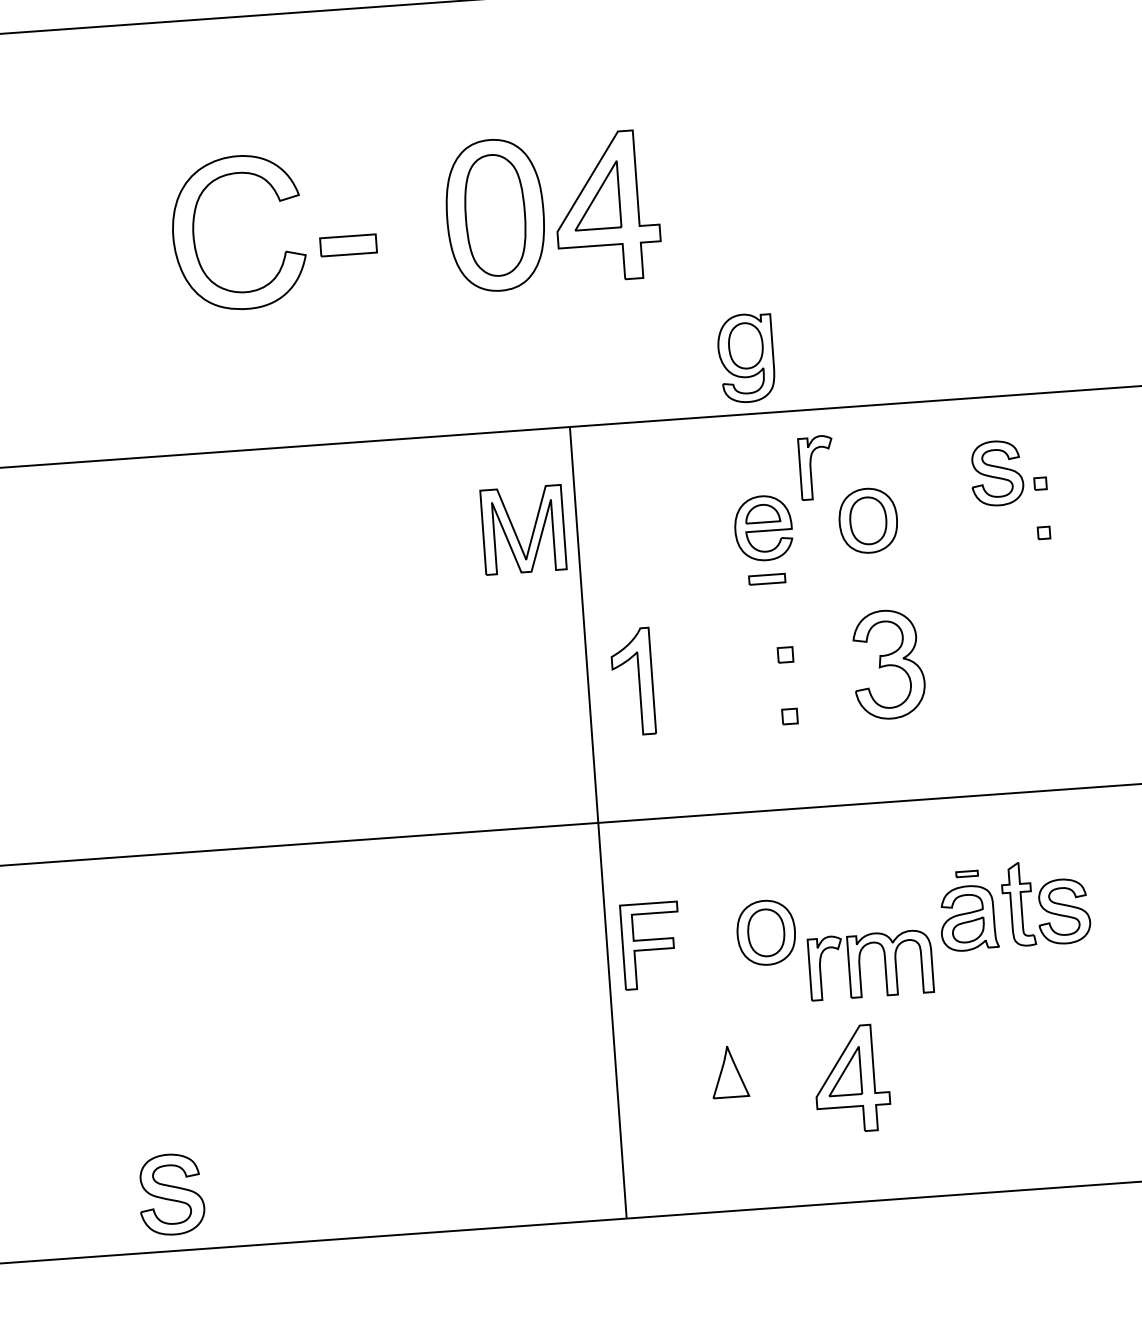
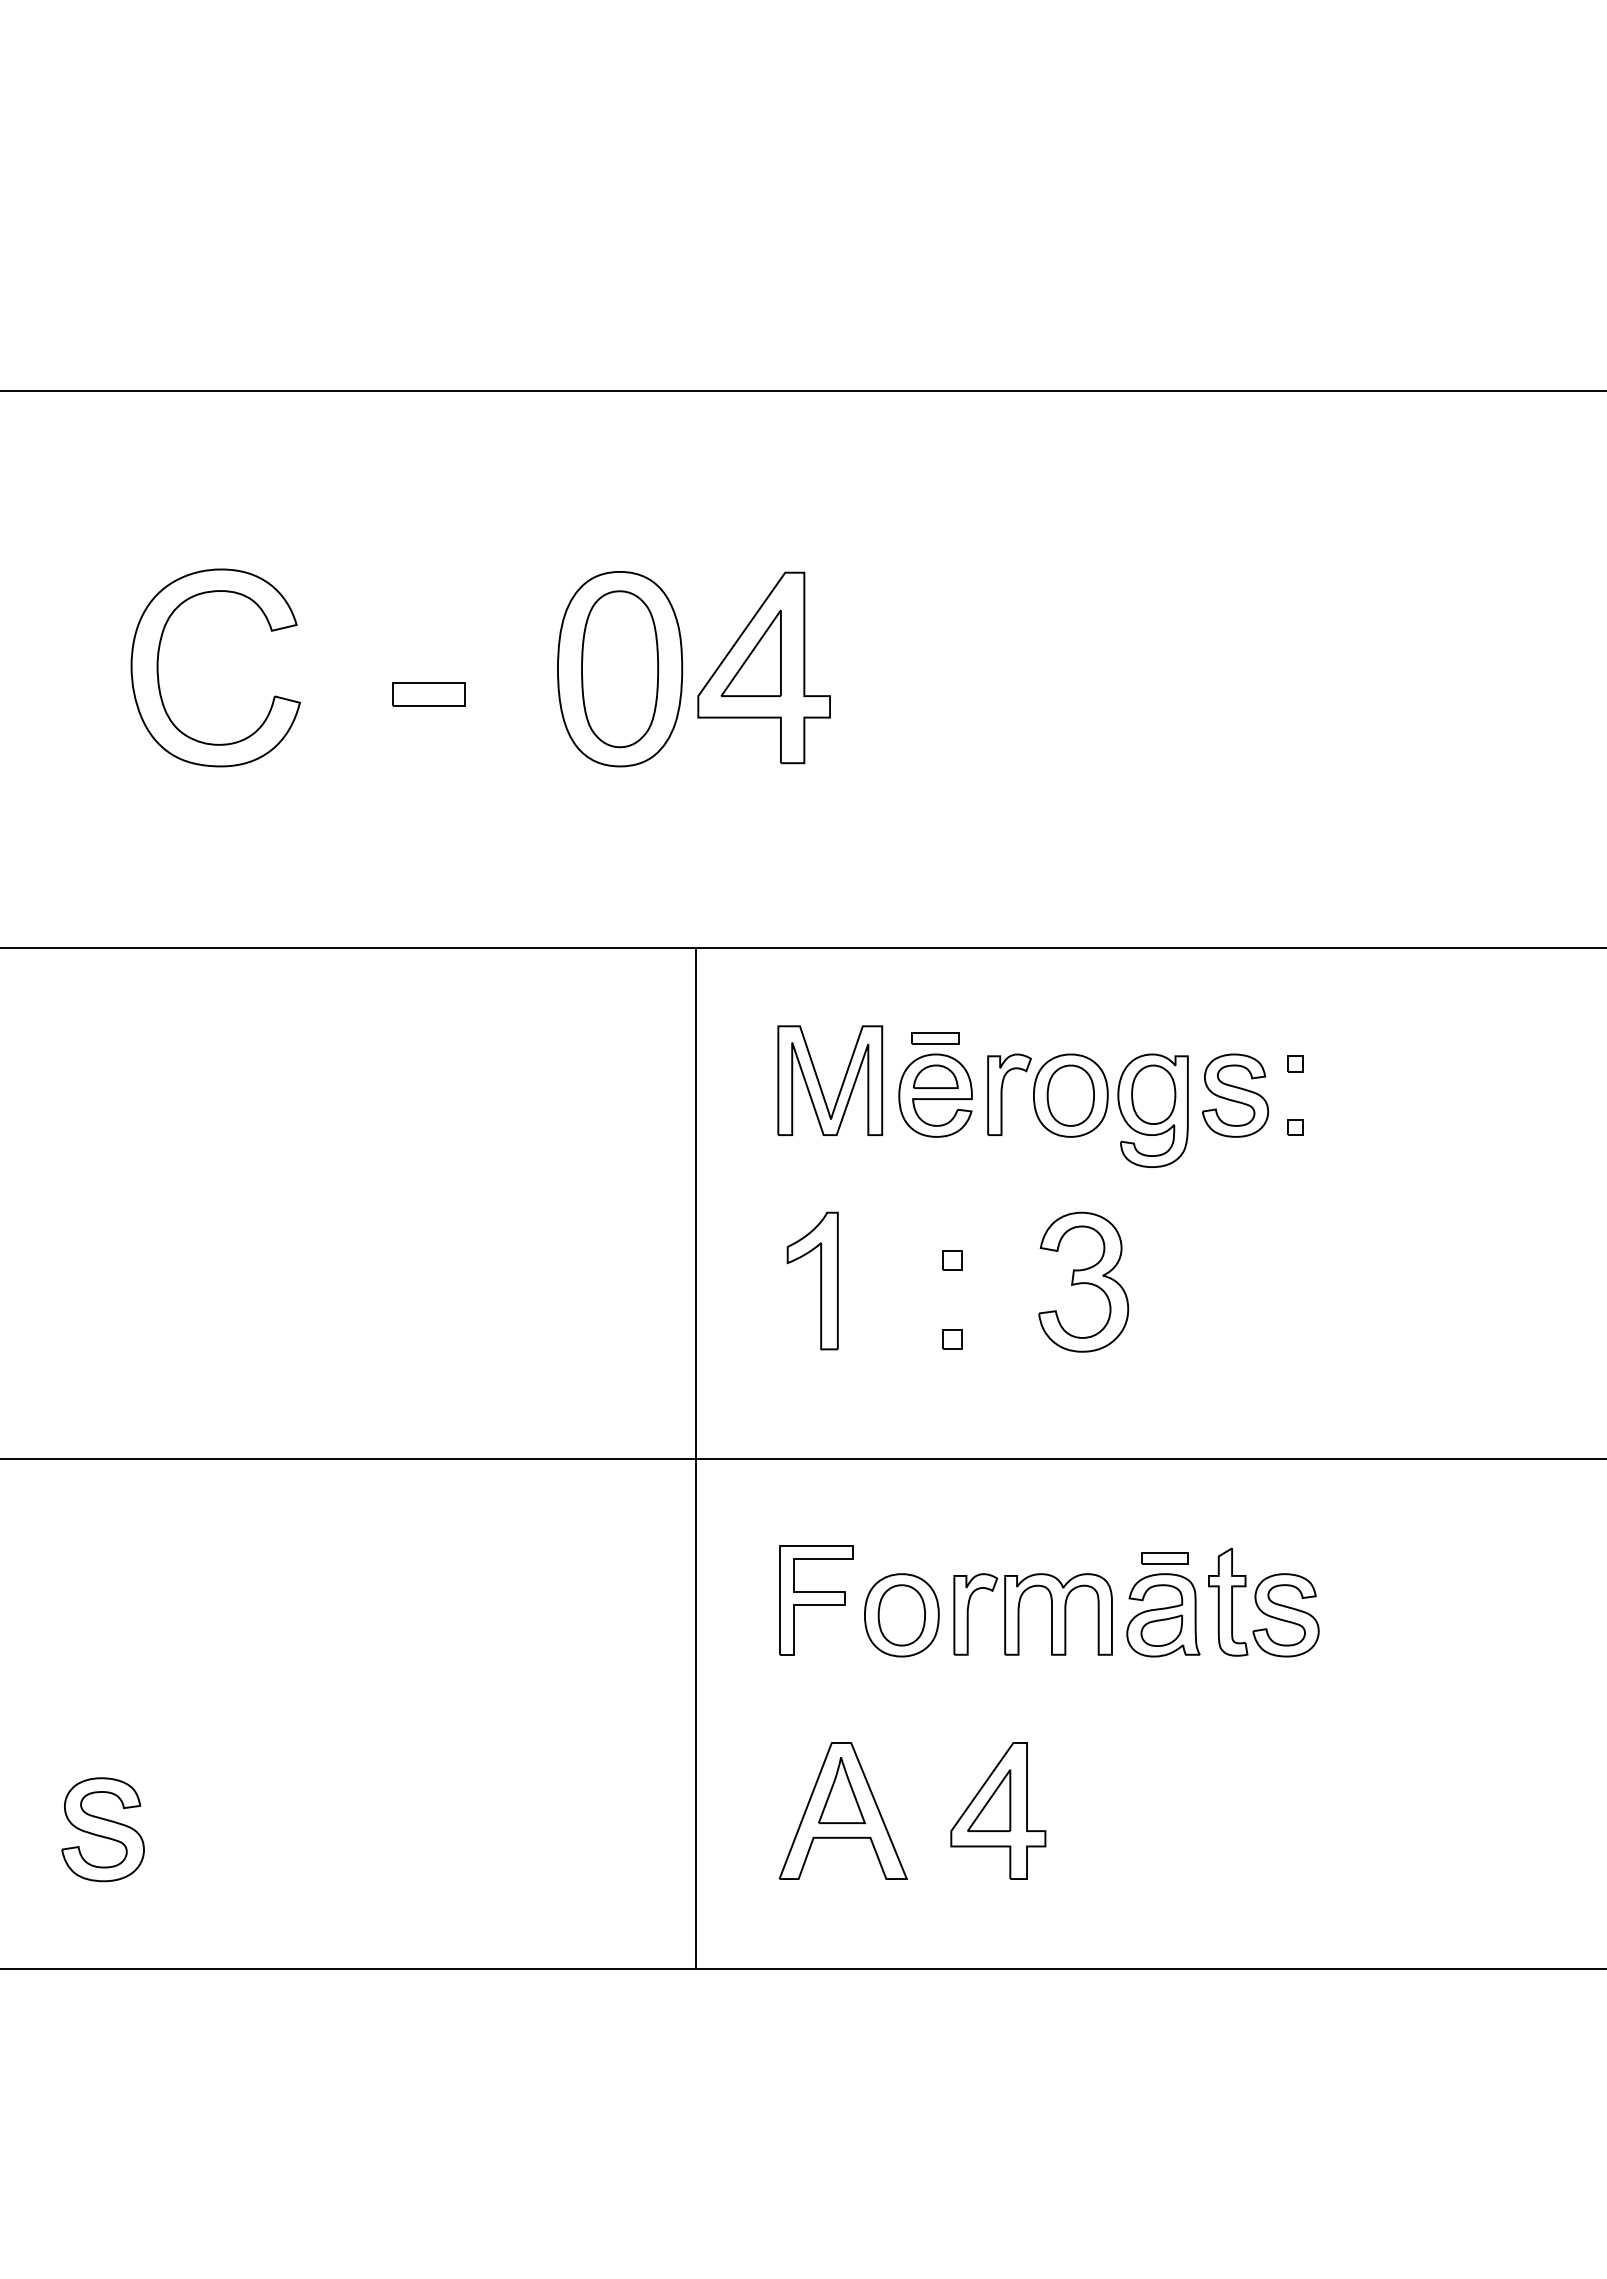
part: (194, 235) -> (158, 667), moved
part: (745, 358) -> (1152, 1110), moved
part: (811, 467) -> (1002, 1094), moved
part: (997, 473) -> (1235, 1095), moved
part: (516, 532) -> (820, 1083), moved
part: (767, 579) -> (935, 1038), moved
part: (638, 681) -> (820, 1280), moved
part: (966, 874) -> (1164, 1558), size x1.67
part: (651, 945) -> (816, 1600), moved
part: (860, 965) -> (1019, 1614), moved
part: (731, 1087) -> (842, 1810), added
part: (171, 1194) -> (102, 1829), moved

